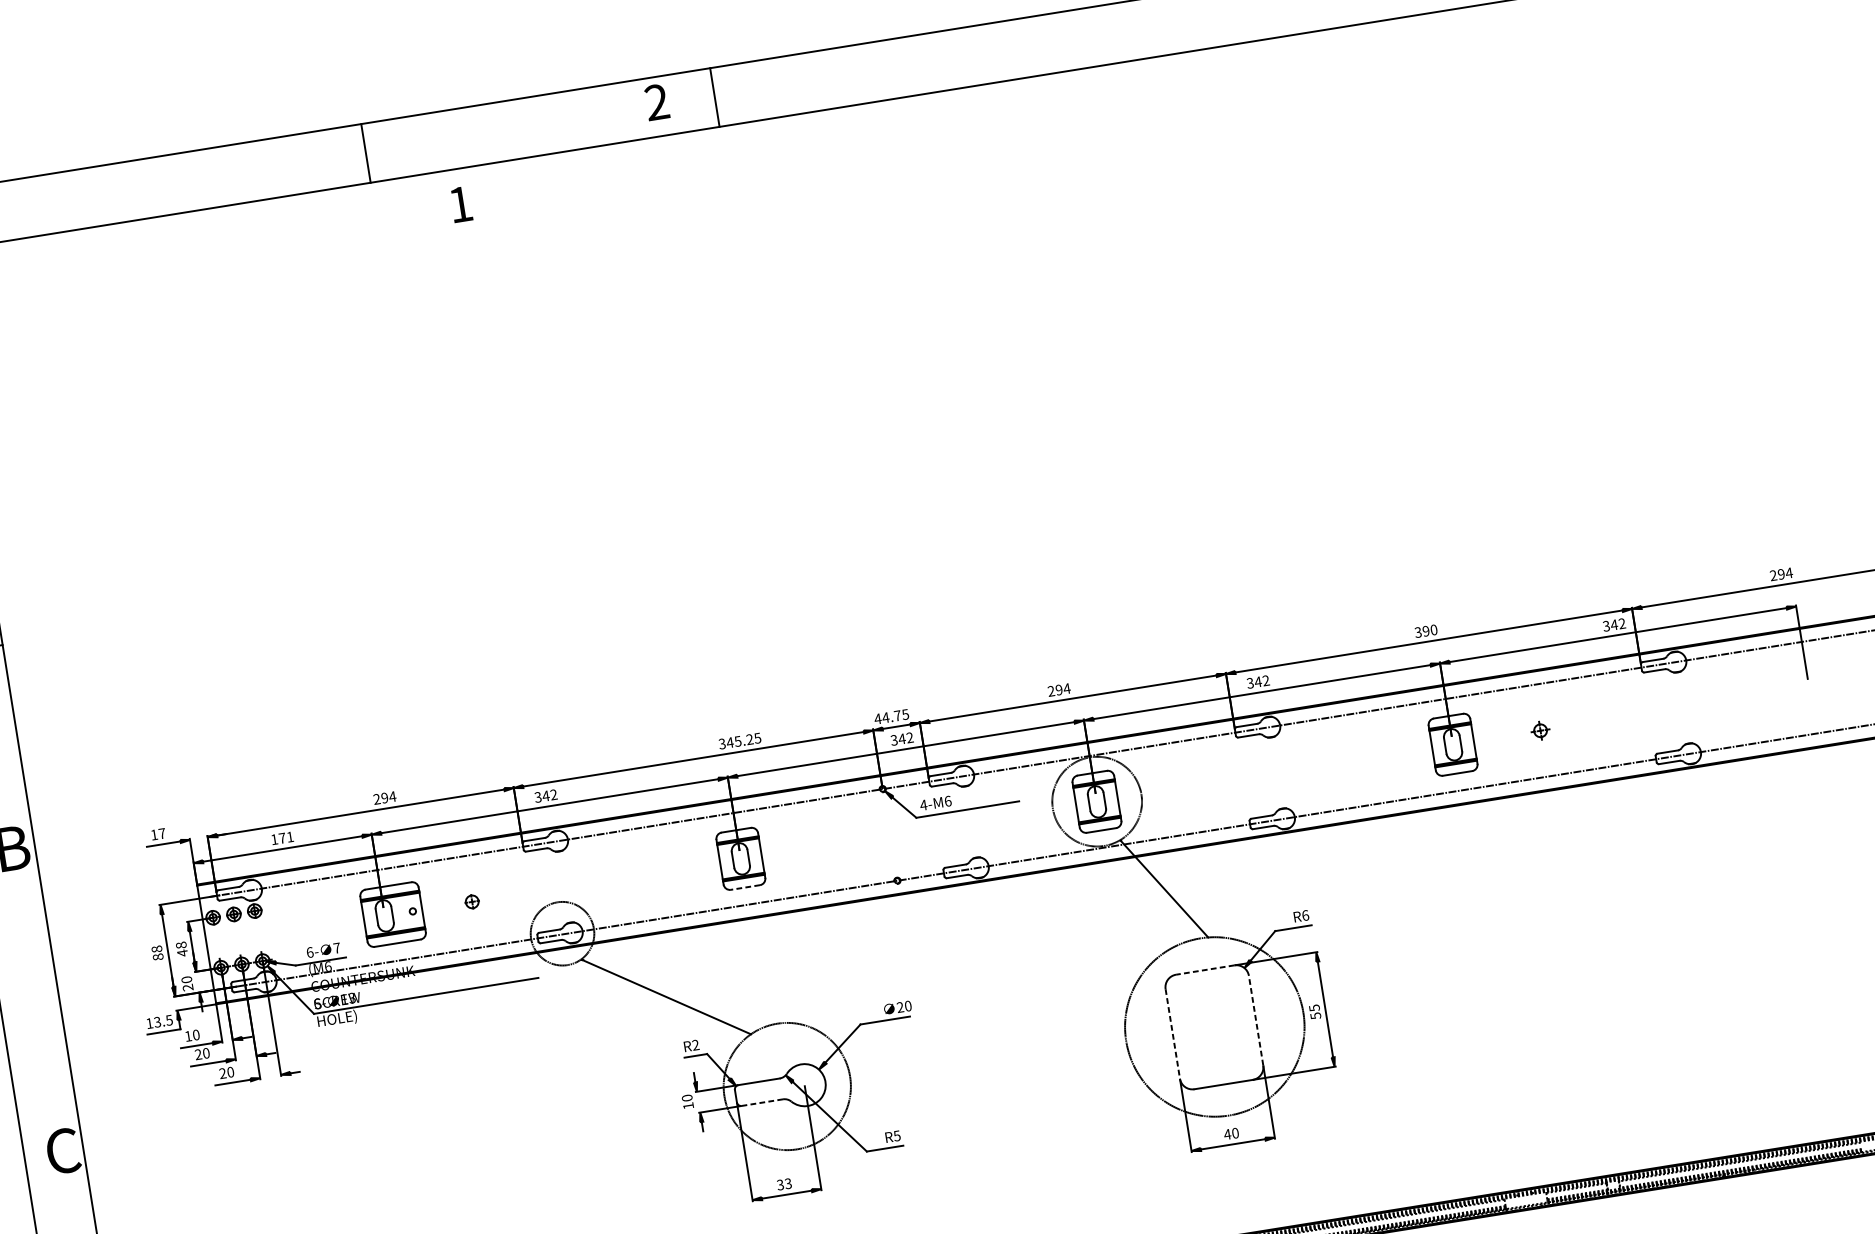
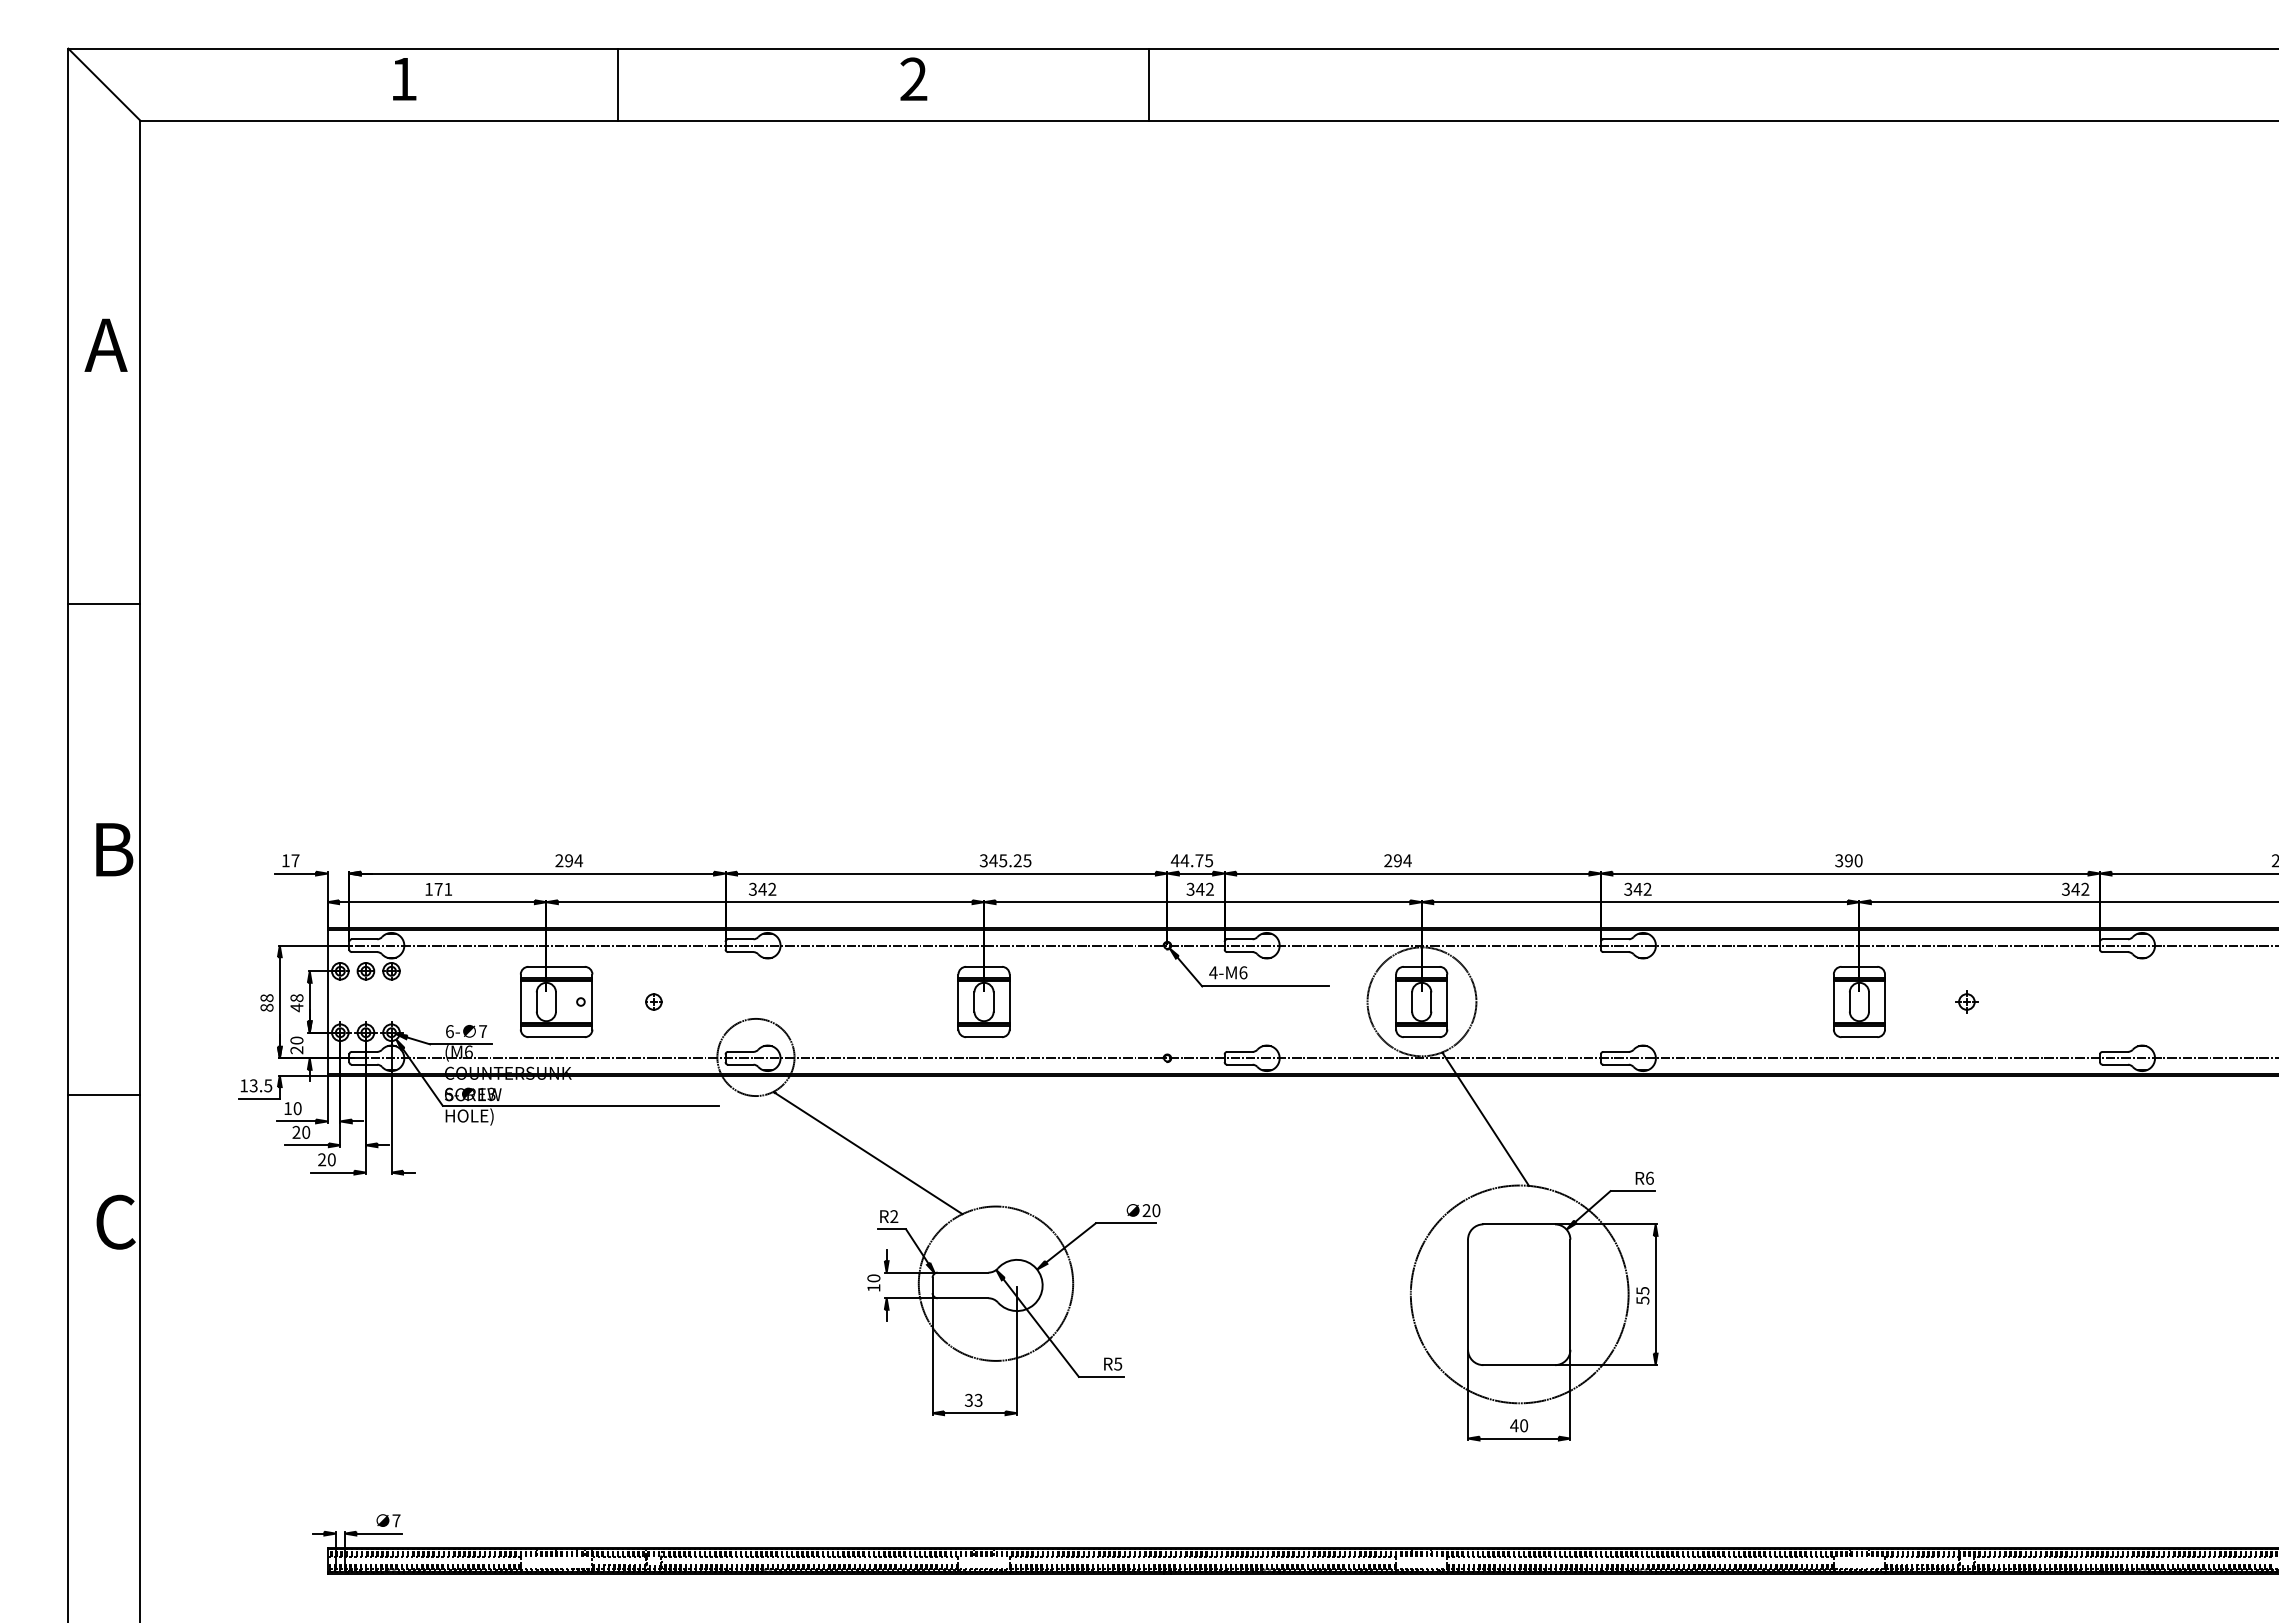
line: (715, 97) -> (1149, 84), moved
text: (656, 101) -> (913, 78), moved
line: (366, 153) -> (618, 84), moved
text: (461, 204) -> (404, 79), moved
line: (745, 887) -> (984, 1037), dashed -> solid
line: (1205, 970) -> (1519, 1224), dashed -> solid
line: (1256, 1020) -> (1570, 1294), dashed -> solid
line: (1173, 1034) -> (1468, 1295), dashed -> solid
line: (37, 1049) -> (104, 1095), added
line: (761, 1102) -> (962, 1298), dashed -> solid

